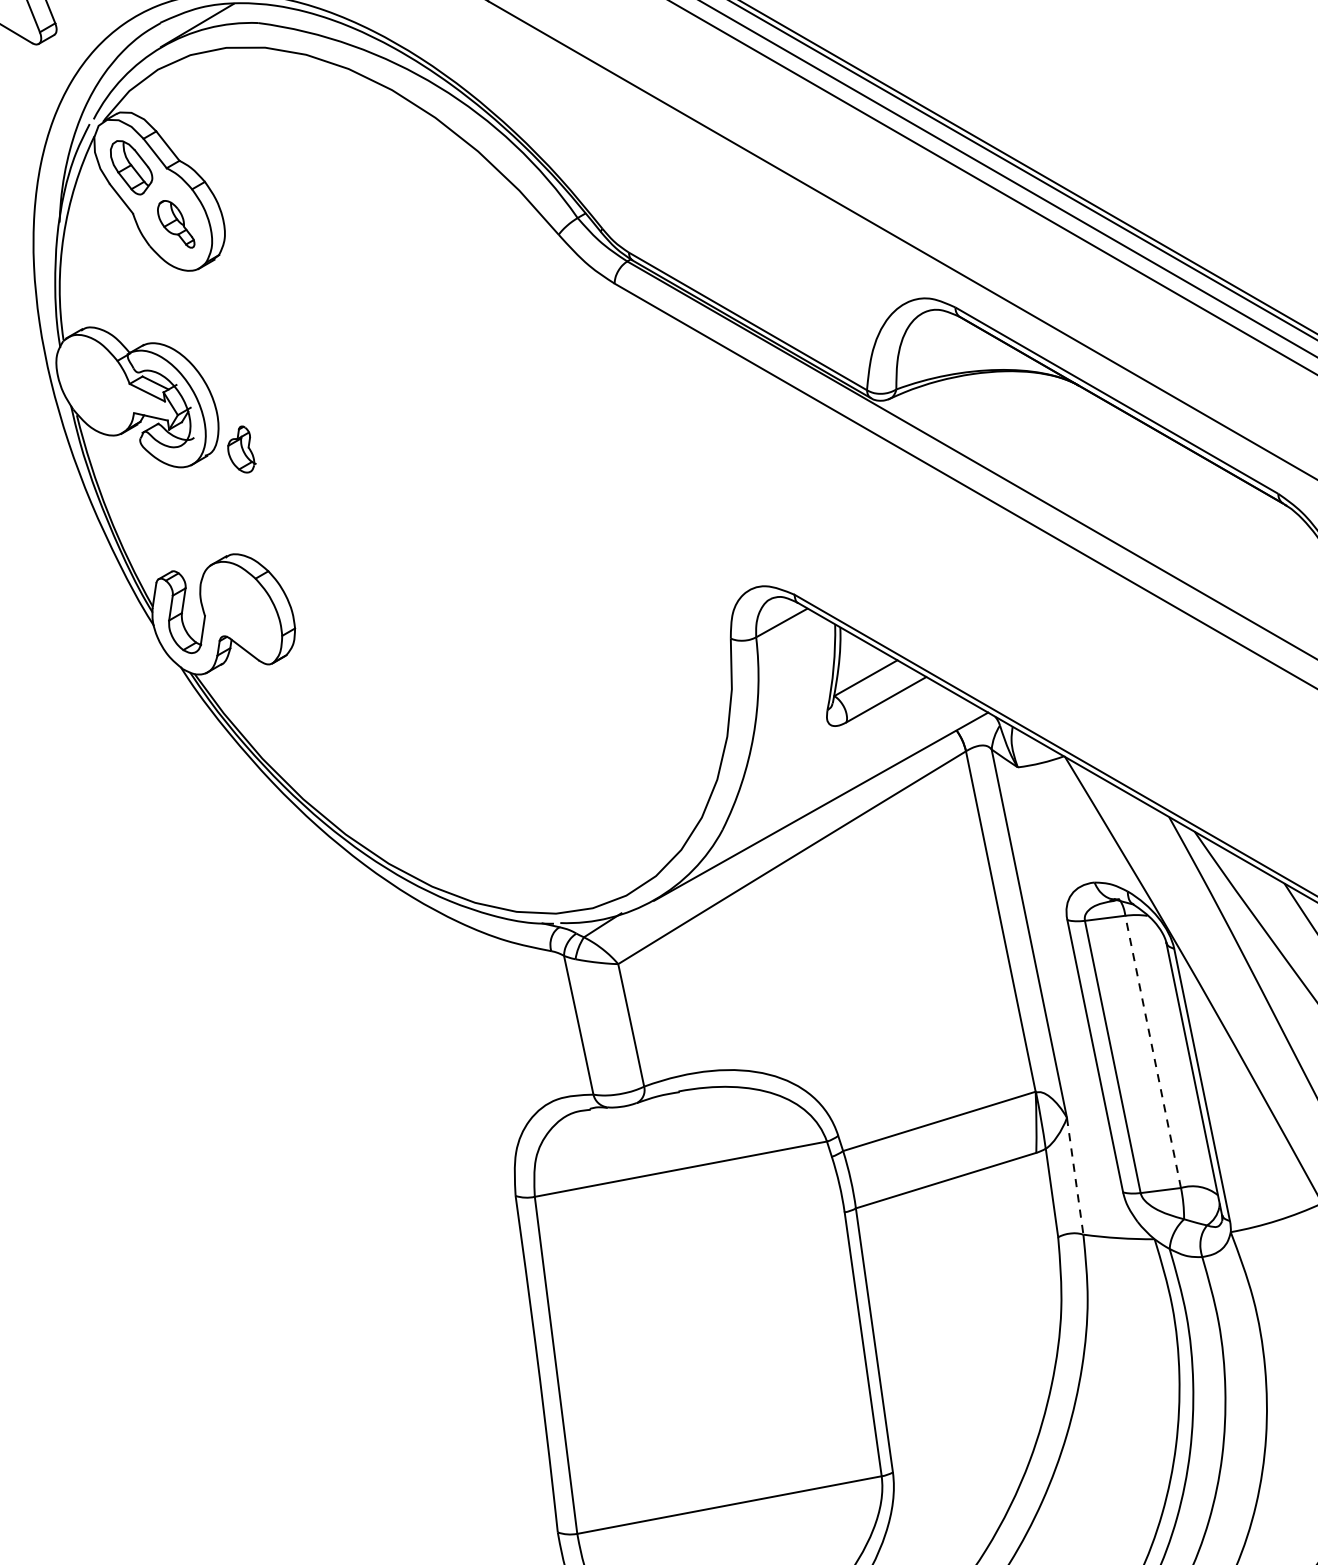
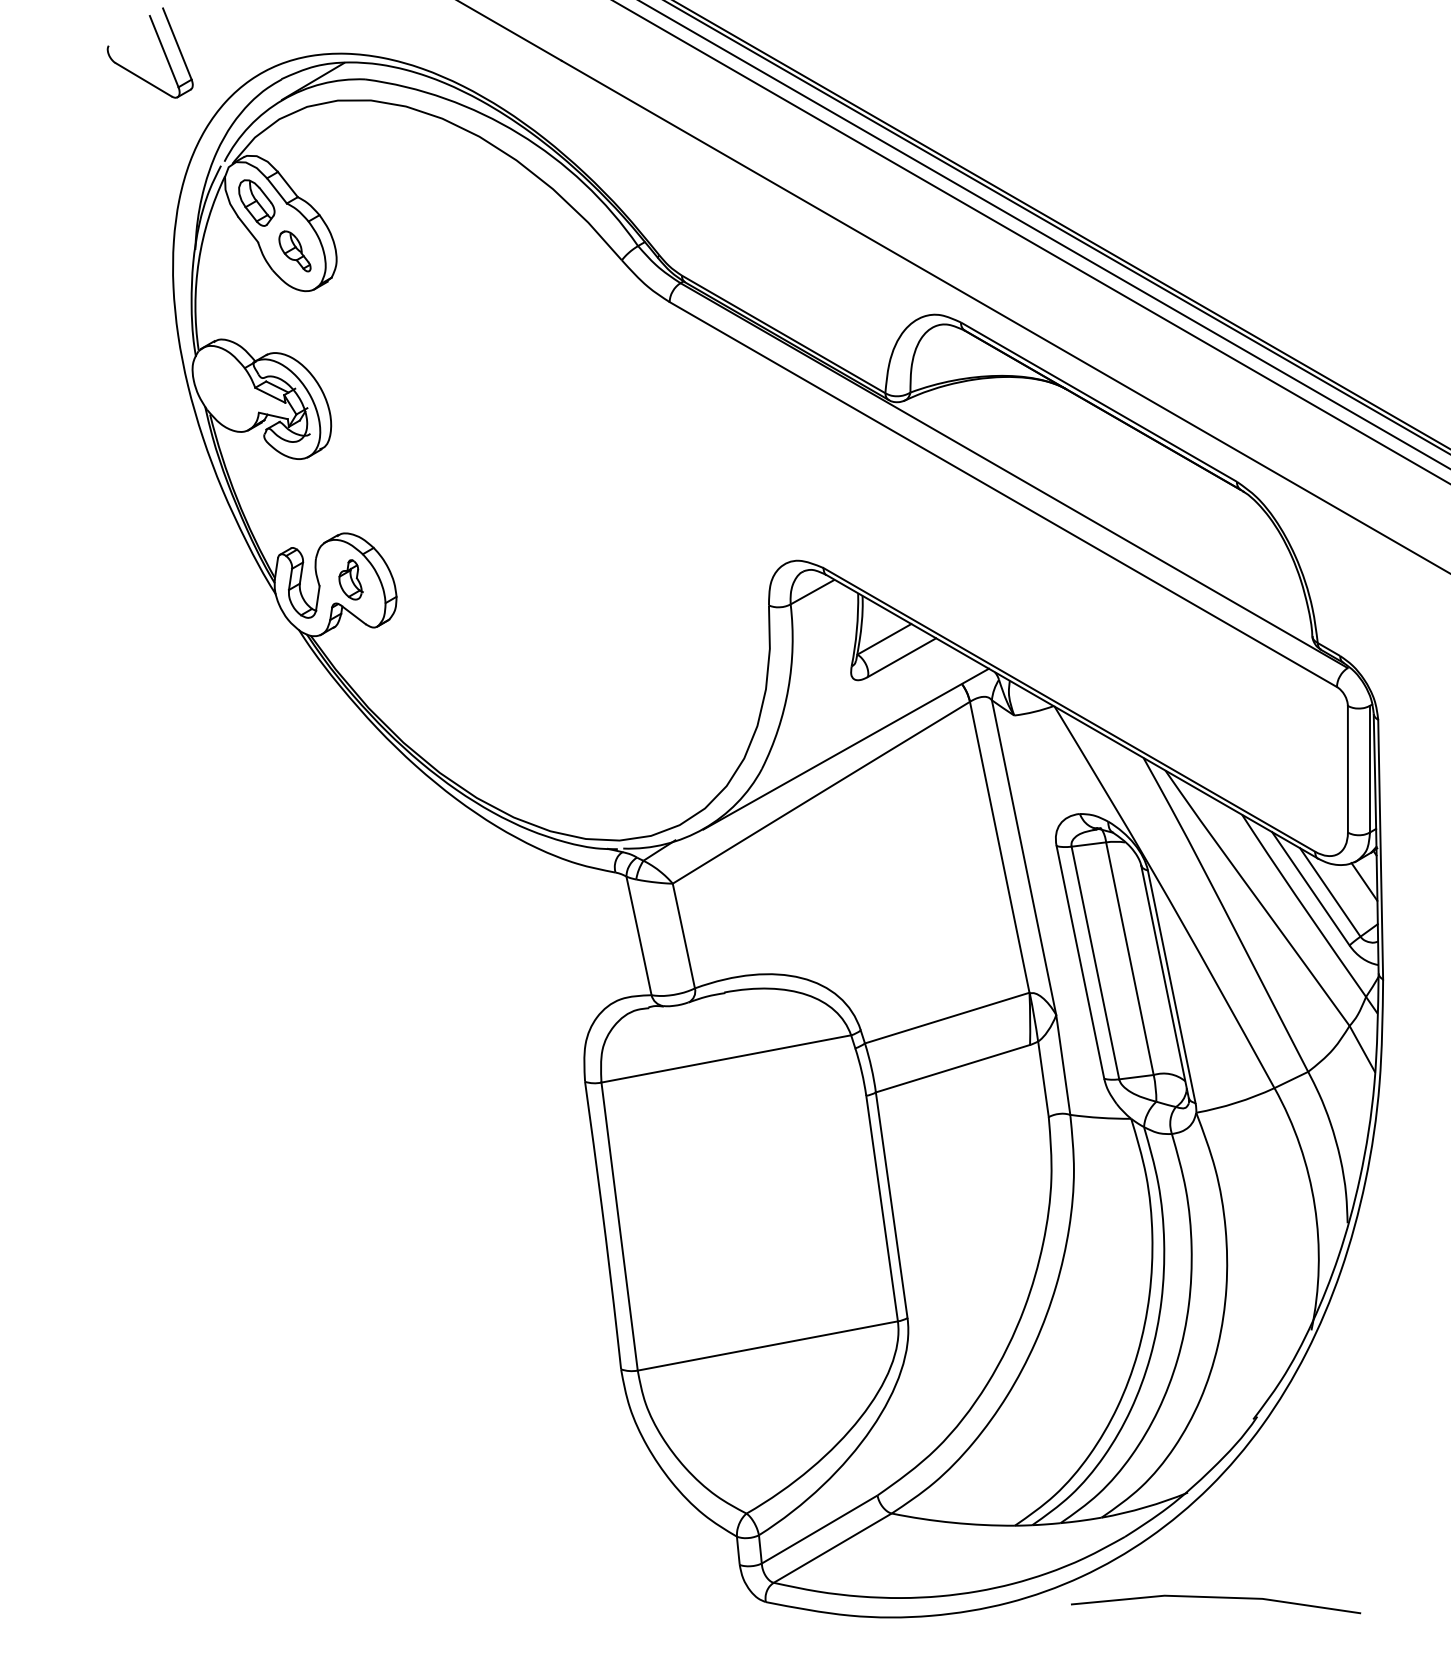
part: (241, 449) -> (350, 579), moved
line: (1152, 1051) -> (1129, 958), dashed -> solid
line: (1075, 1176) -> (1063, 1065), dashed -> solid

